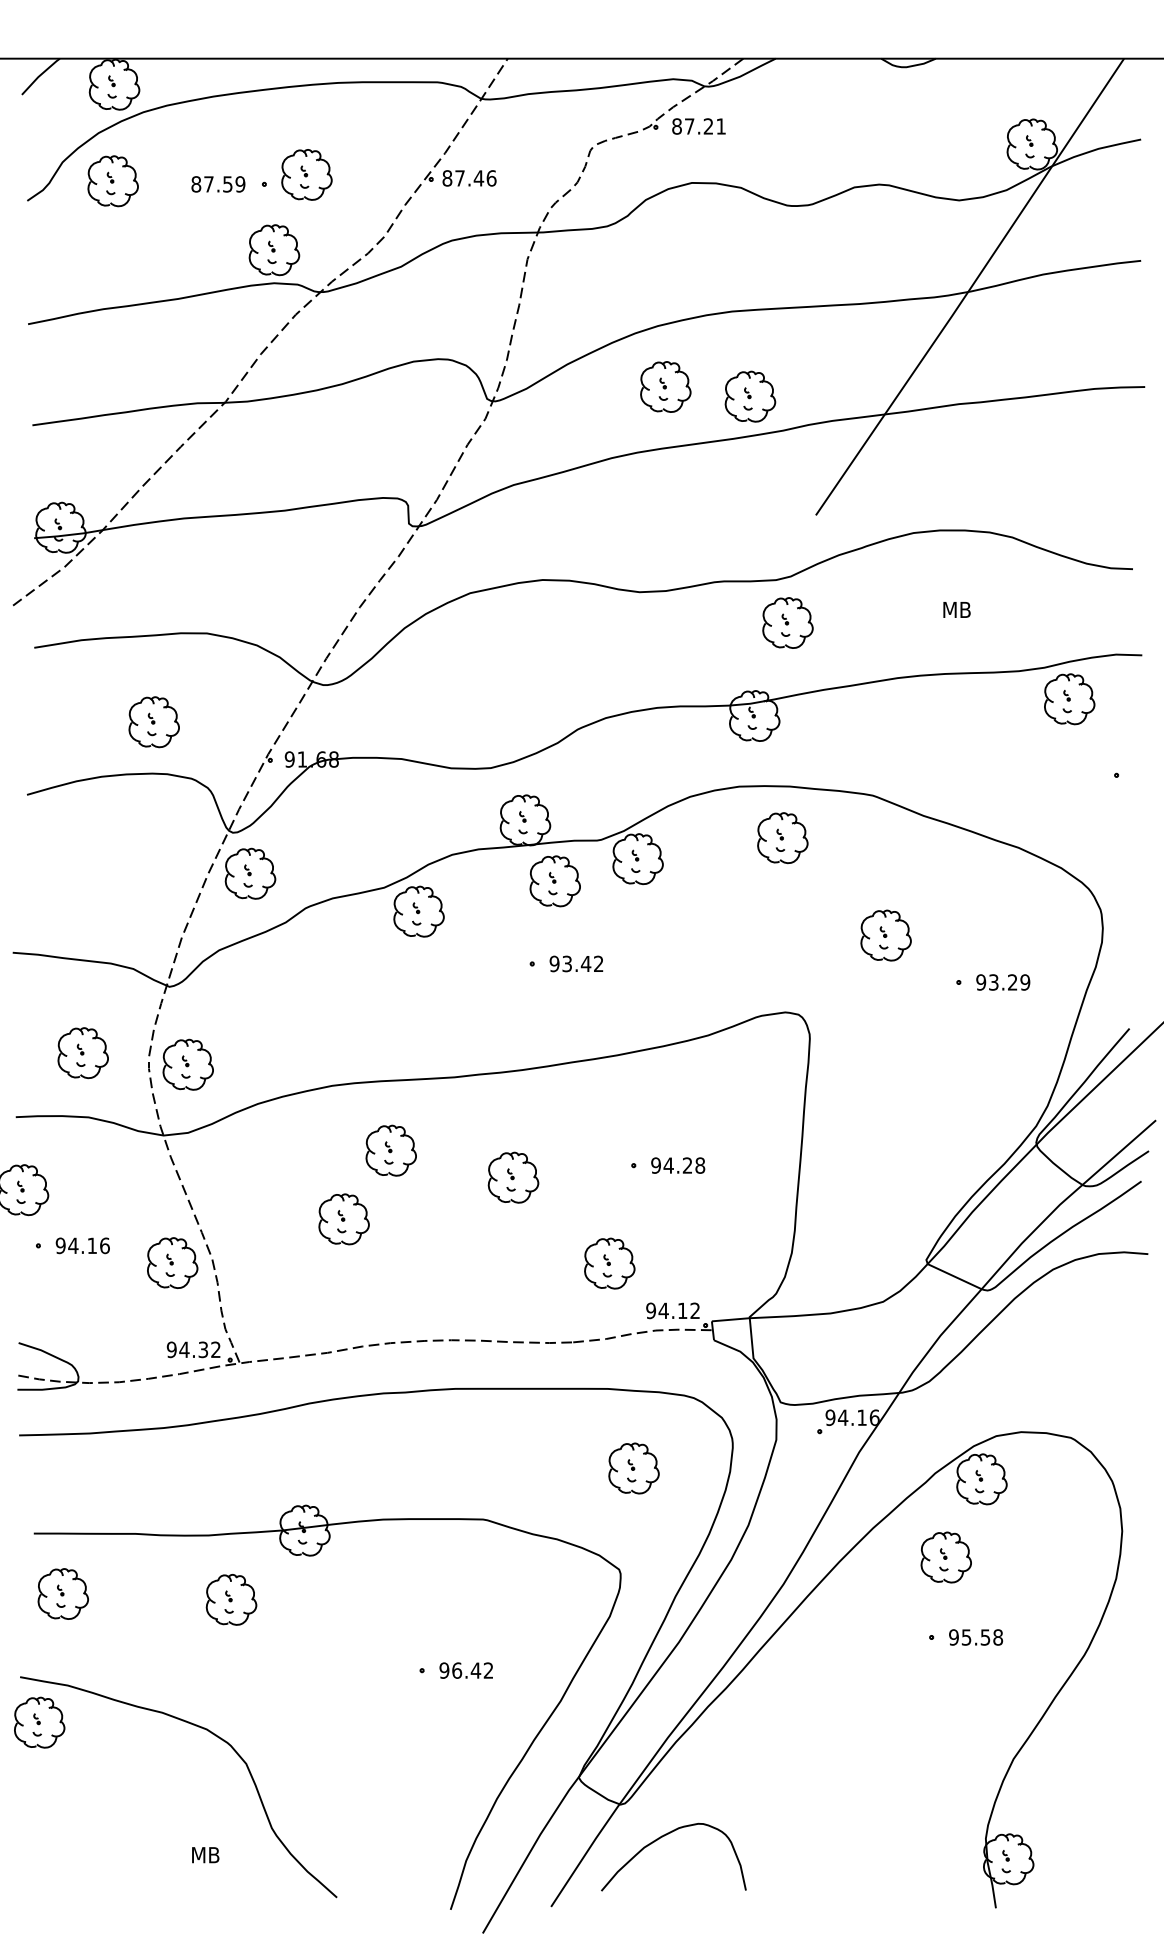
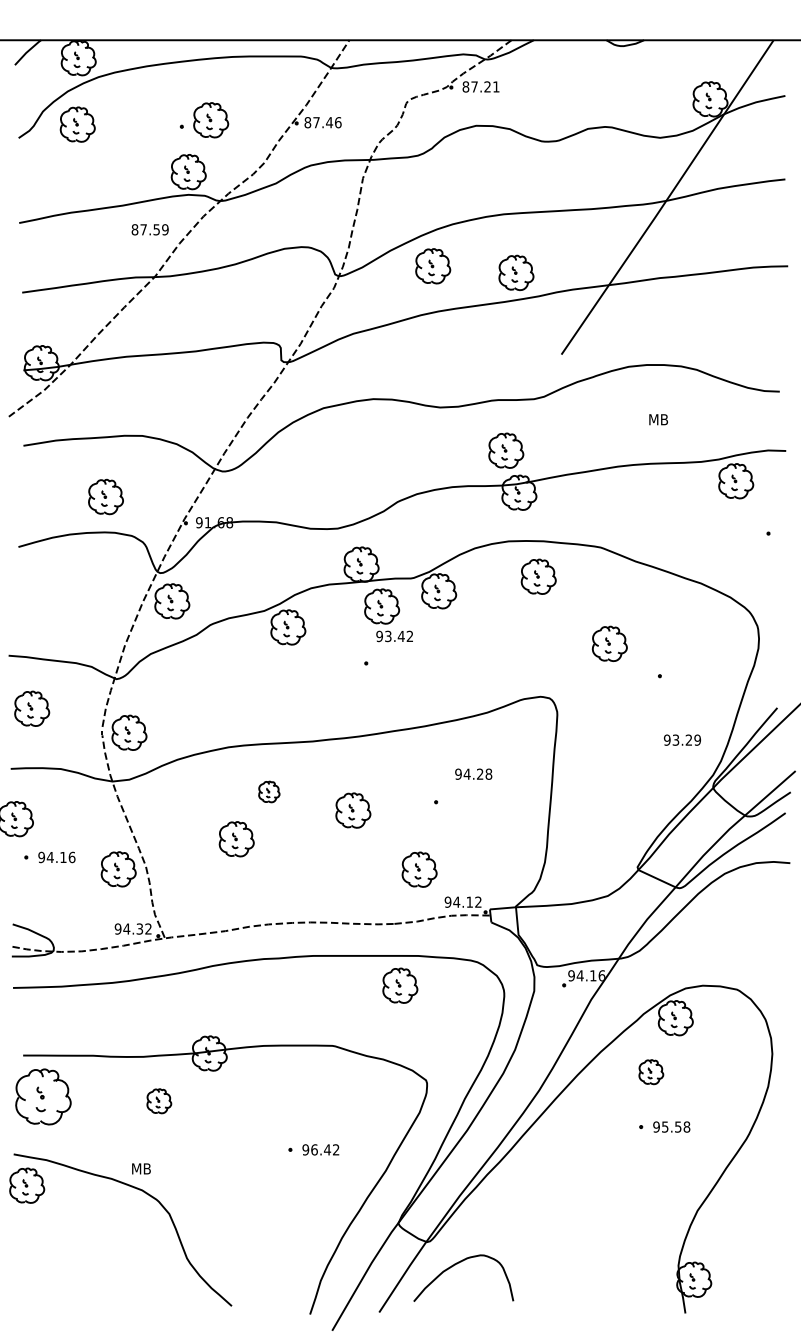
text: (217, 183) -> (149, 229), moved
part: (666, 387) -> (433, 266), moved
part: (788, 622) -> (506, 450), moved
text: (576, 964) -> (394, 636), moved
text: (1003, 981) -> (682, 739), moved
part: (83, 1052) -> (32, 708), moved
part: (391, 1150) -> (269, 791), size x0.6
text: (677, 1164) -> (473, 773), moved
part: (634, 1468) -> (400, 985), moved
part: (946, 1558) -> (651, 1072), size x0.7
part: (63, 1594) -> (43, 1097), size x1.6
part: (231, 1600) -> (159, 1101), size x0.7
text: (205, 1854) -> (141, 1168), moved

